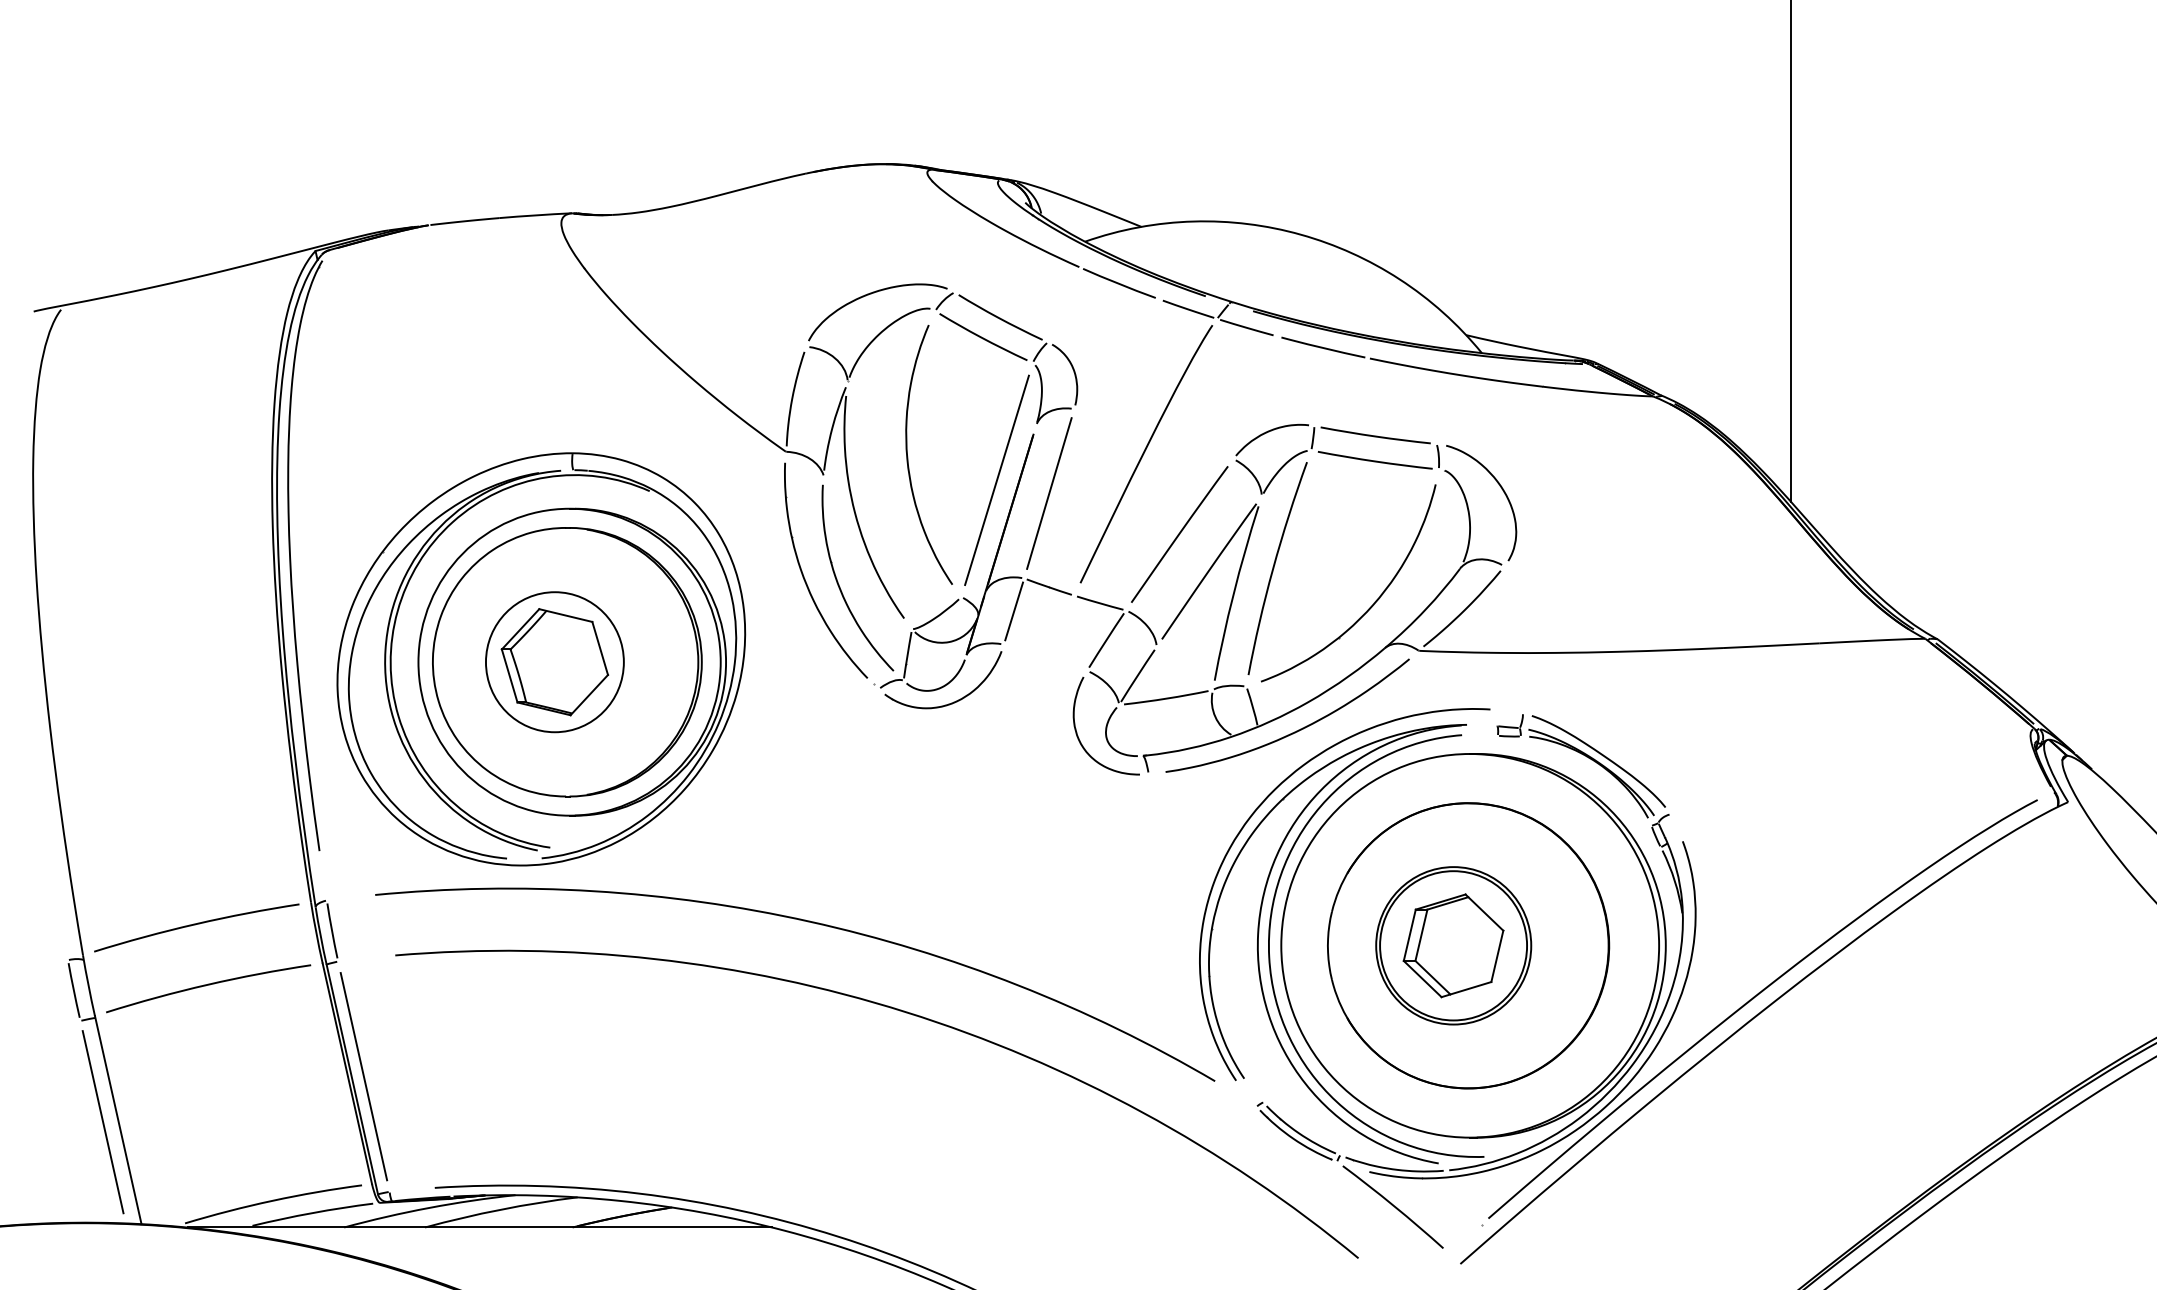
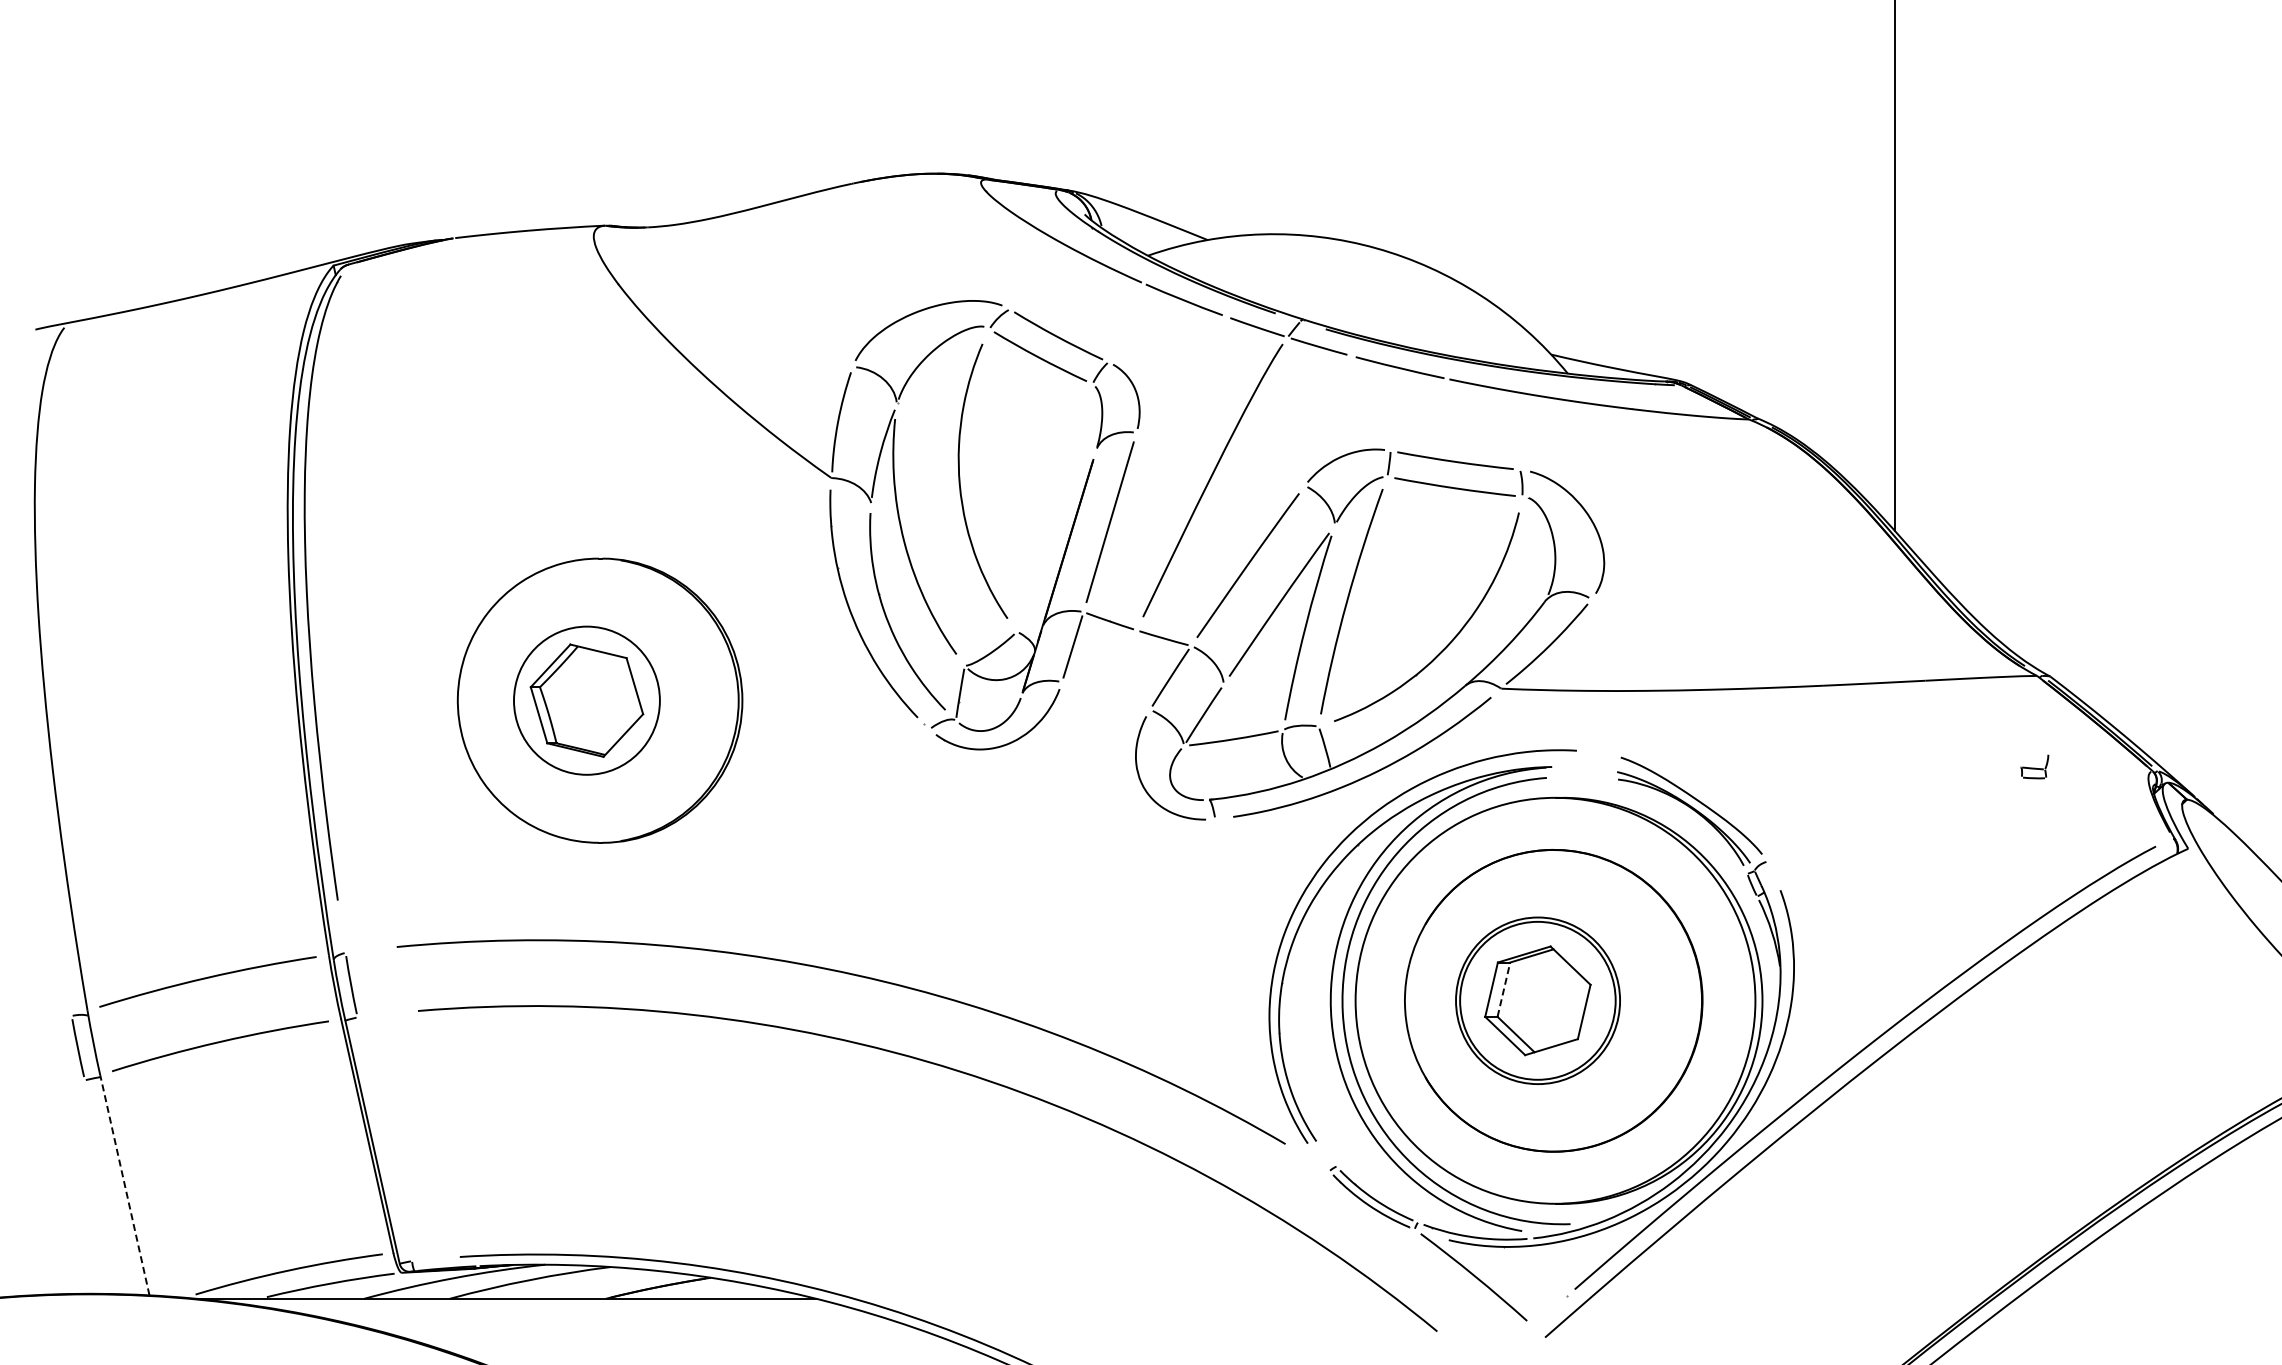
line: (996, 480) -> (1054, 508), removed
part: (541, 659) -> (572, 697), removed
part: (1509, 725) -> (2034, 766), moved
line: (1421, 935) -> (1503, 989), solid -> dashed
line: (363, 1075) -> (384, 1138), removed
line: (117, 1120) -> (124, 1185), solid -> dashed
line: (102, 1122) -> (108, 1187), removed

